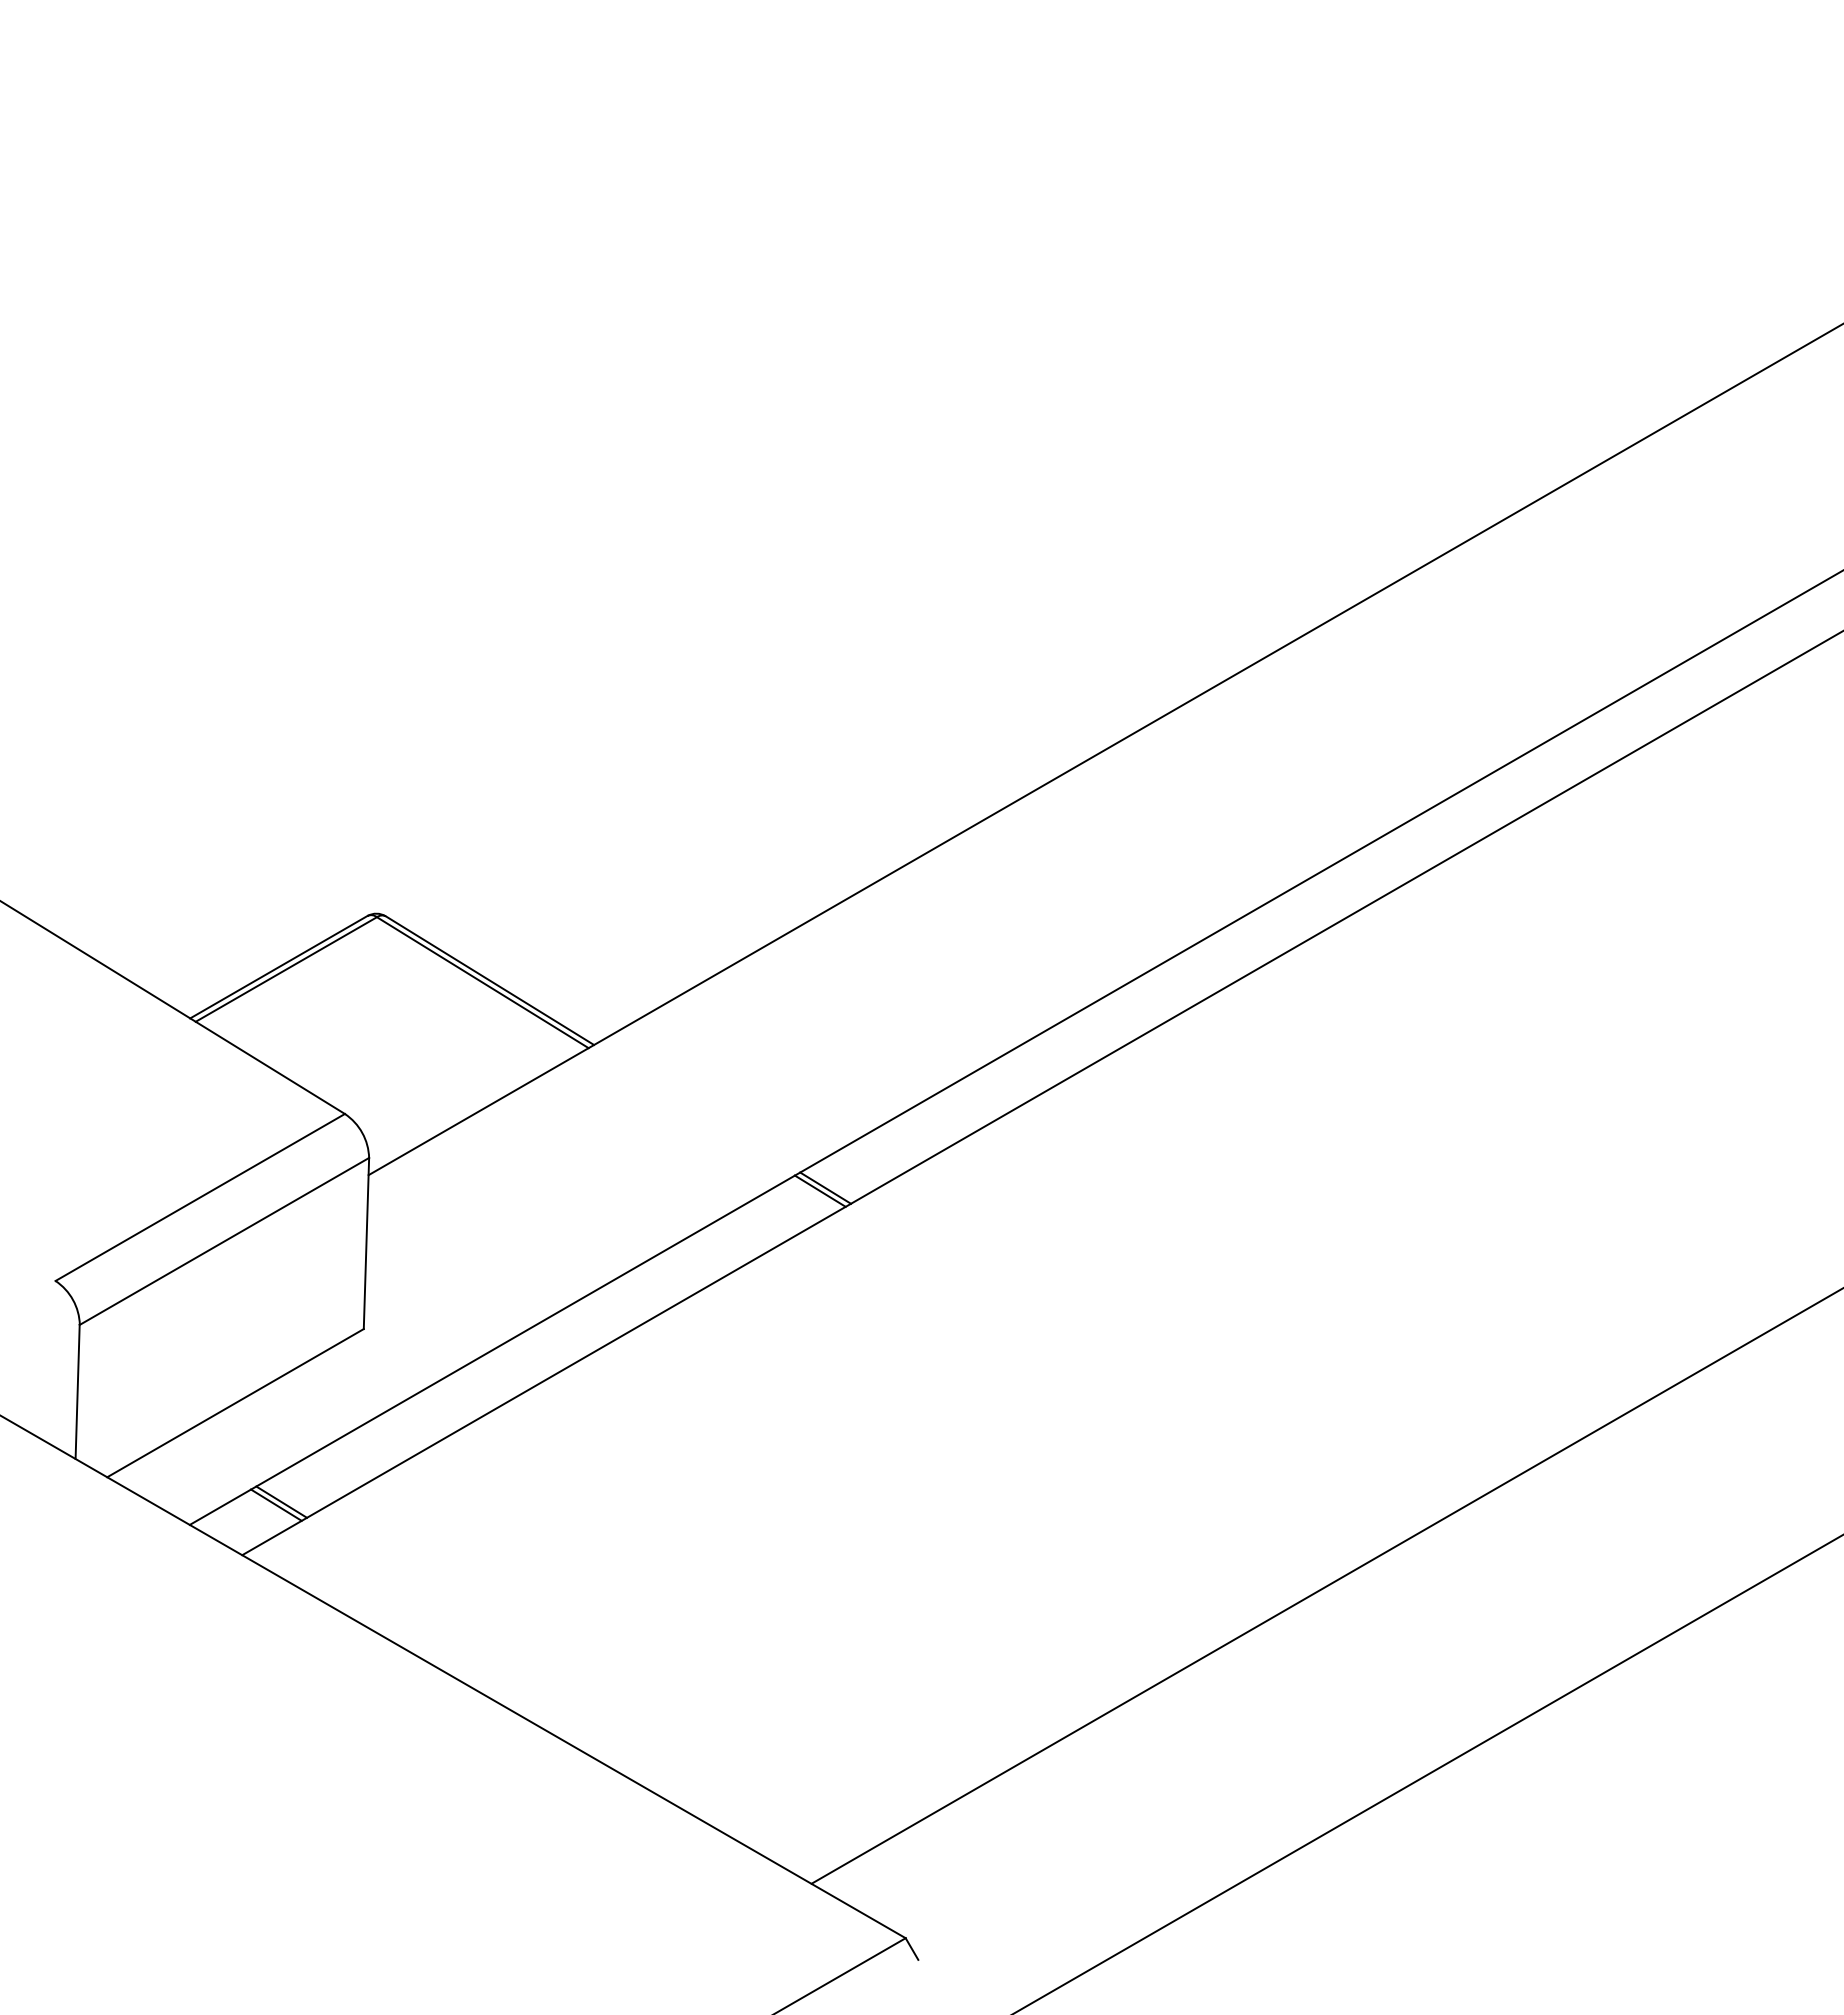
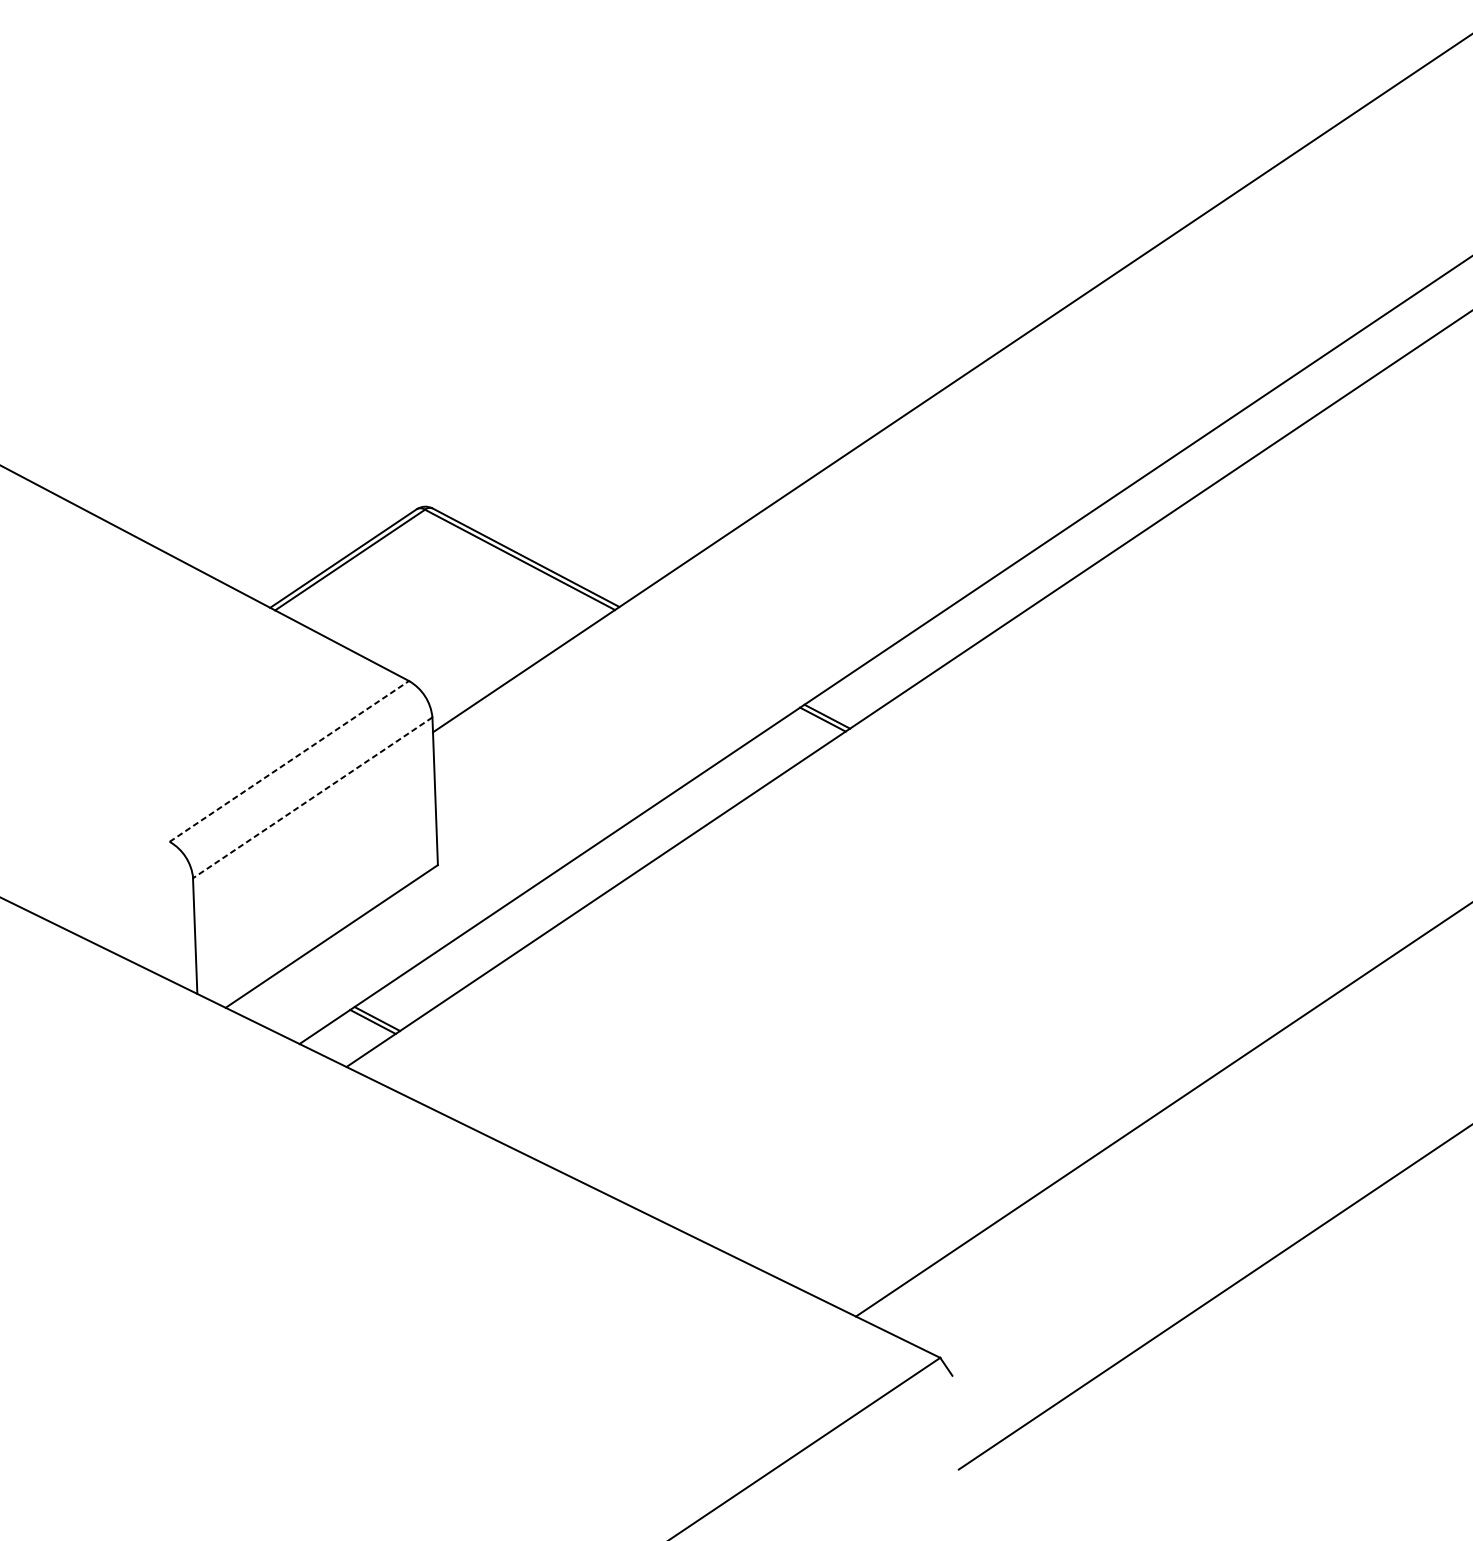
line: (200, 1197) -> (289, 761), solid -> dashed
line: (223, 1241) -> (311, 797), solid -> dashed

